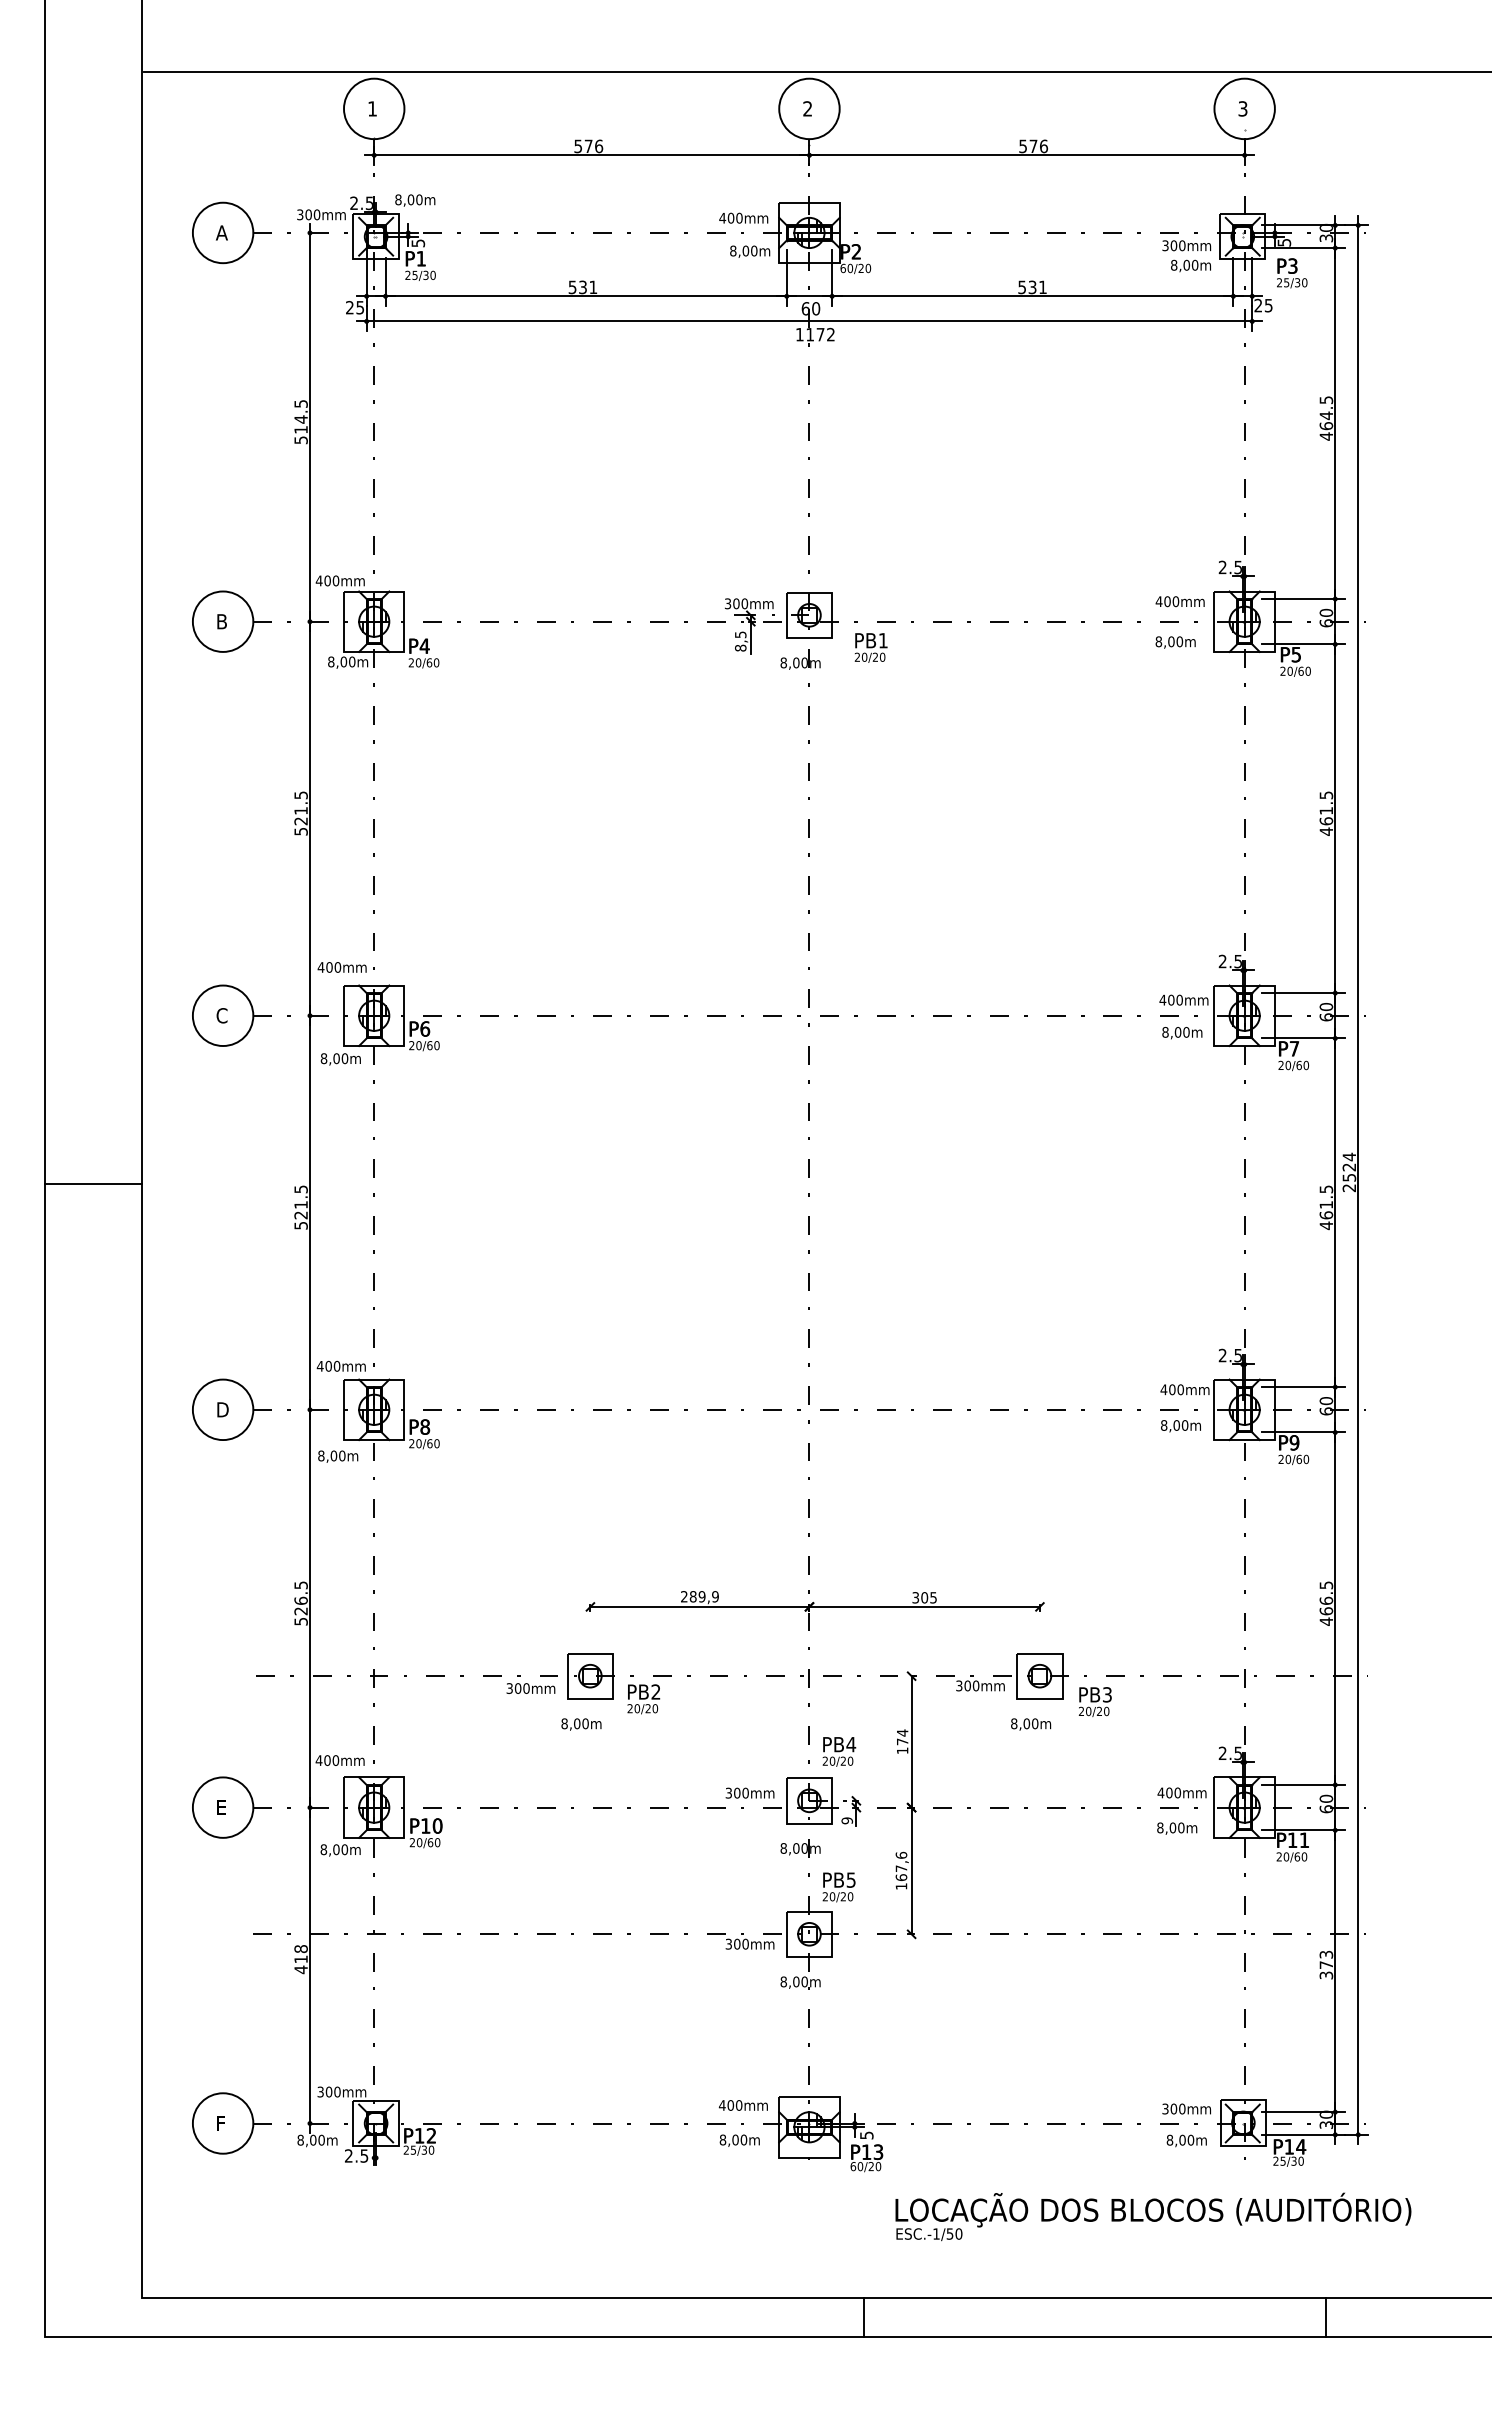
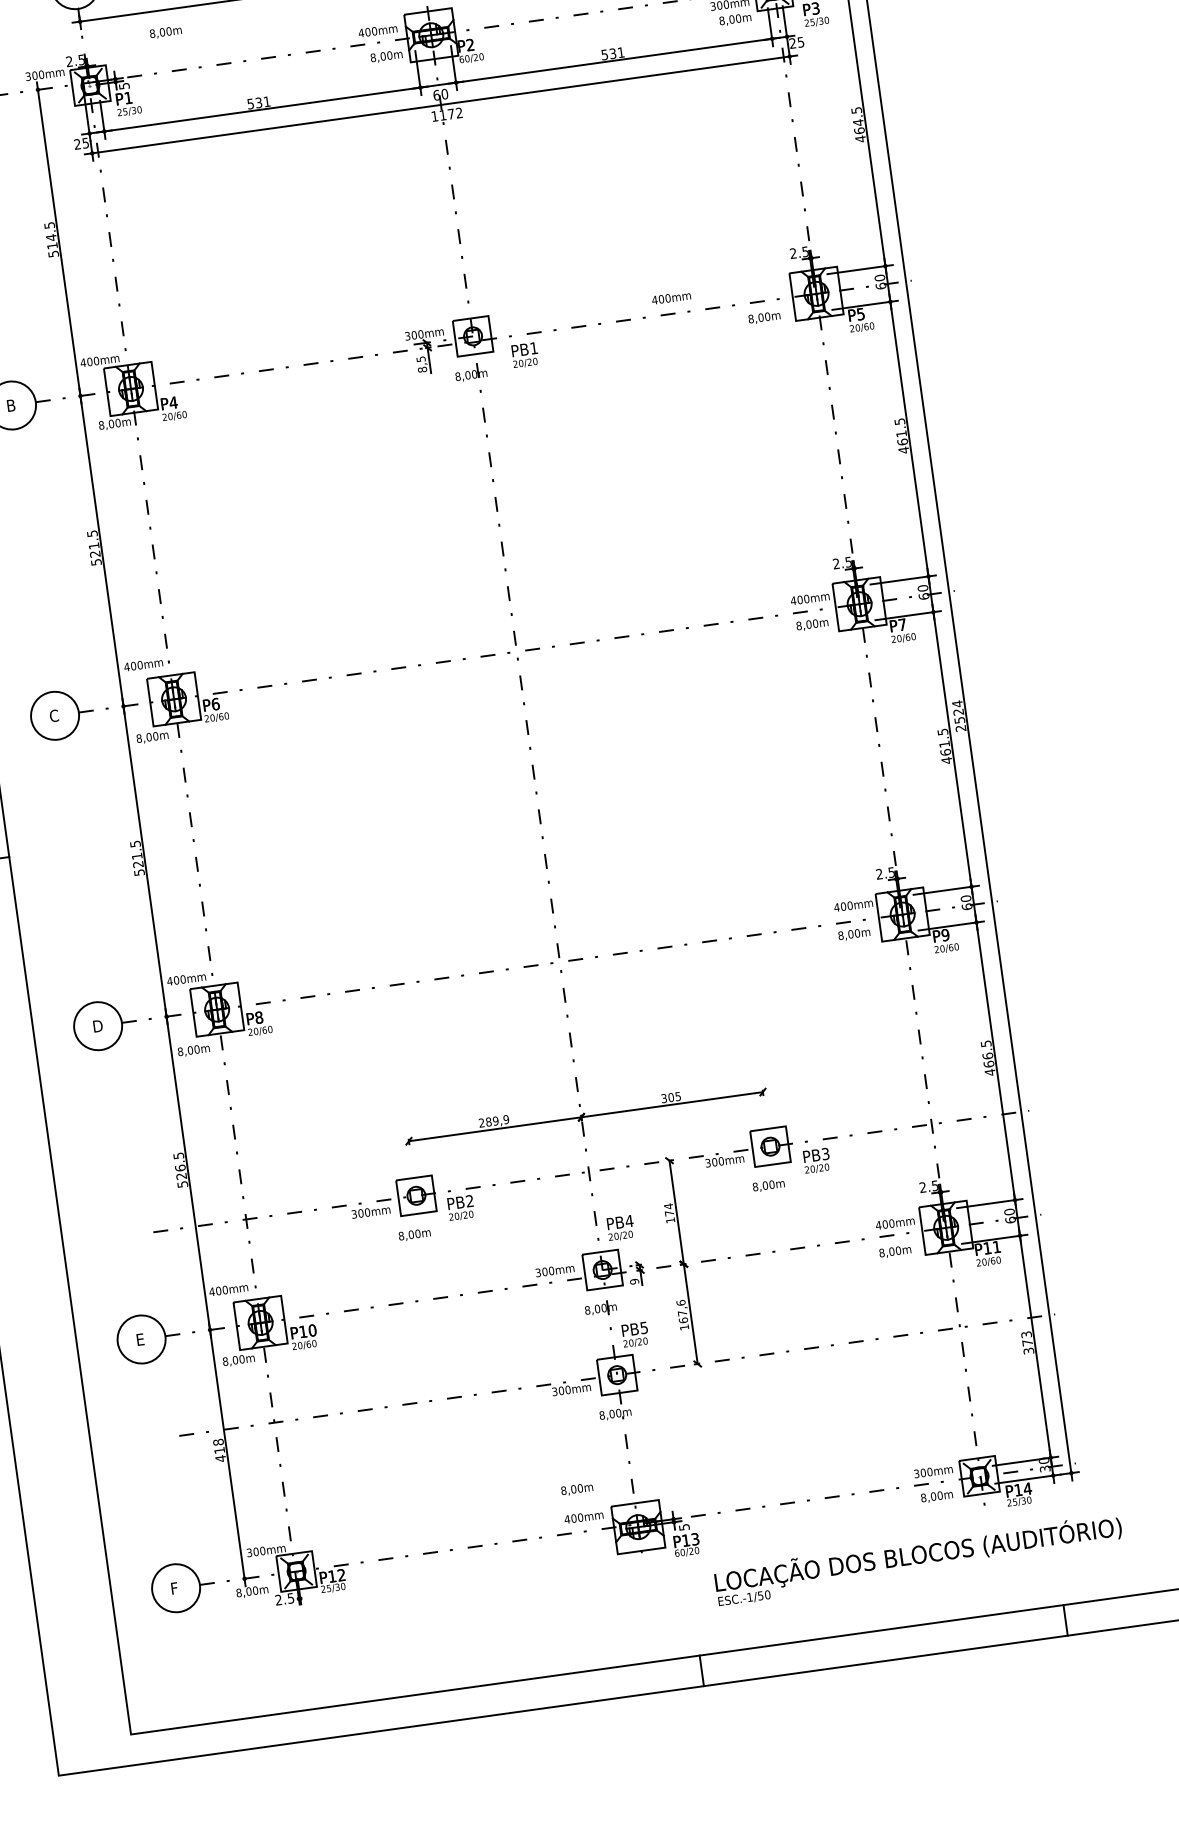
text: (415, 200) -> (166, 32), moved
text: (1179, 601) -> (670, 297), moved
text: (739, 2140) -> (576, 1489), moved

